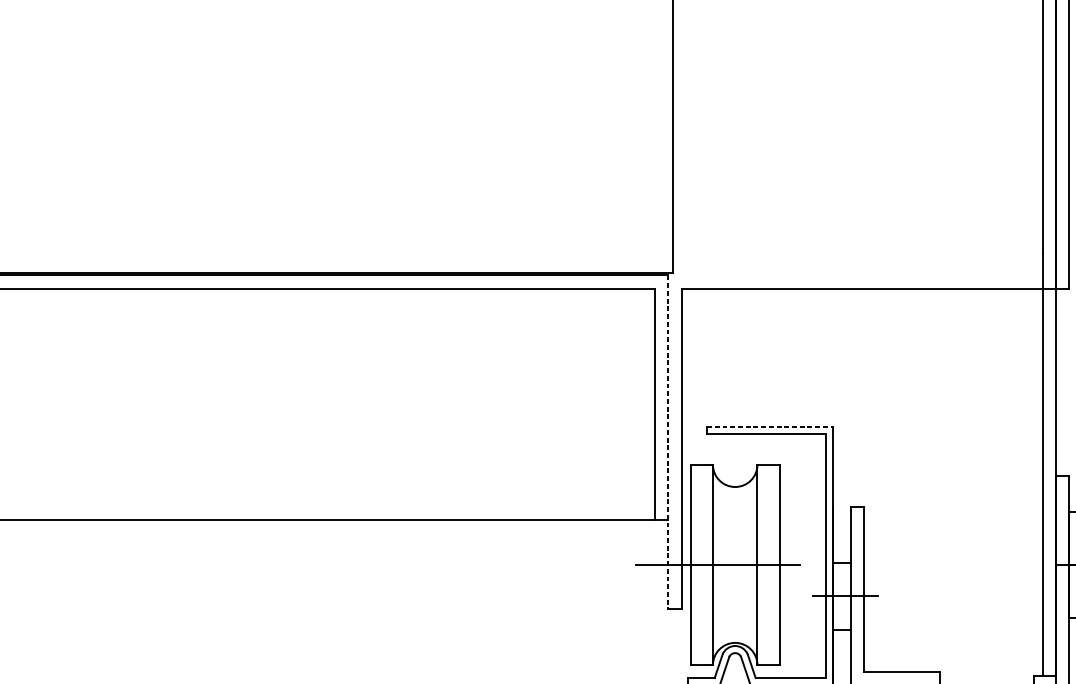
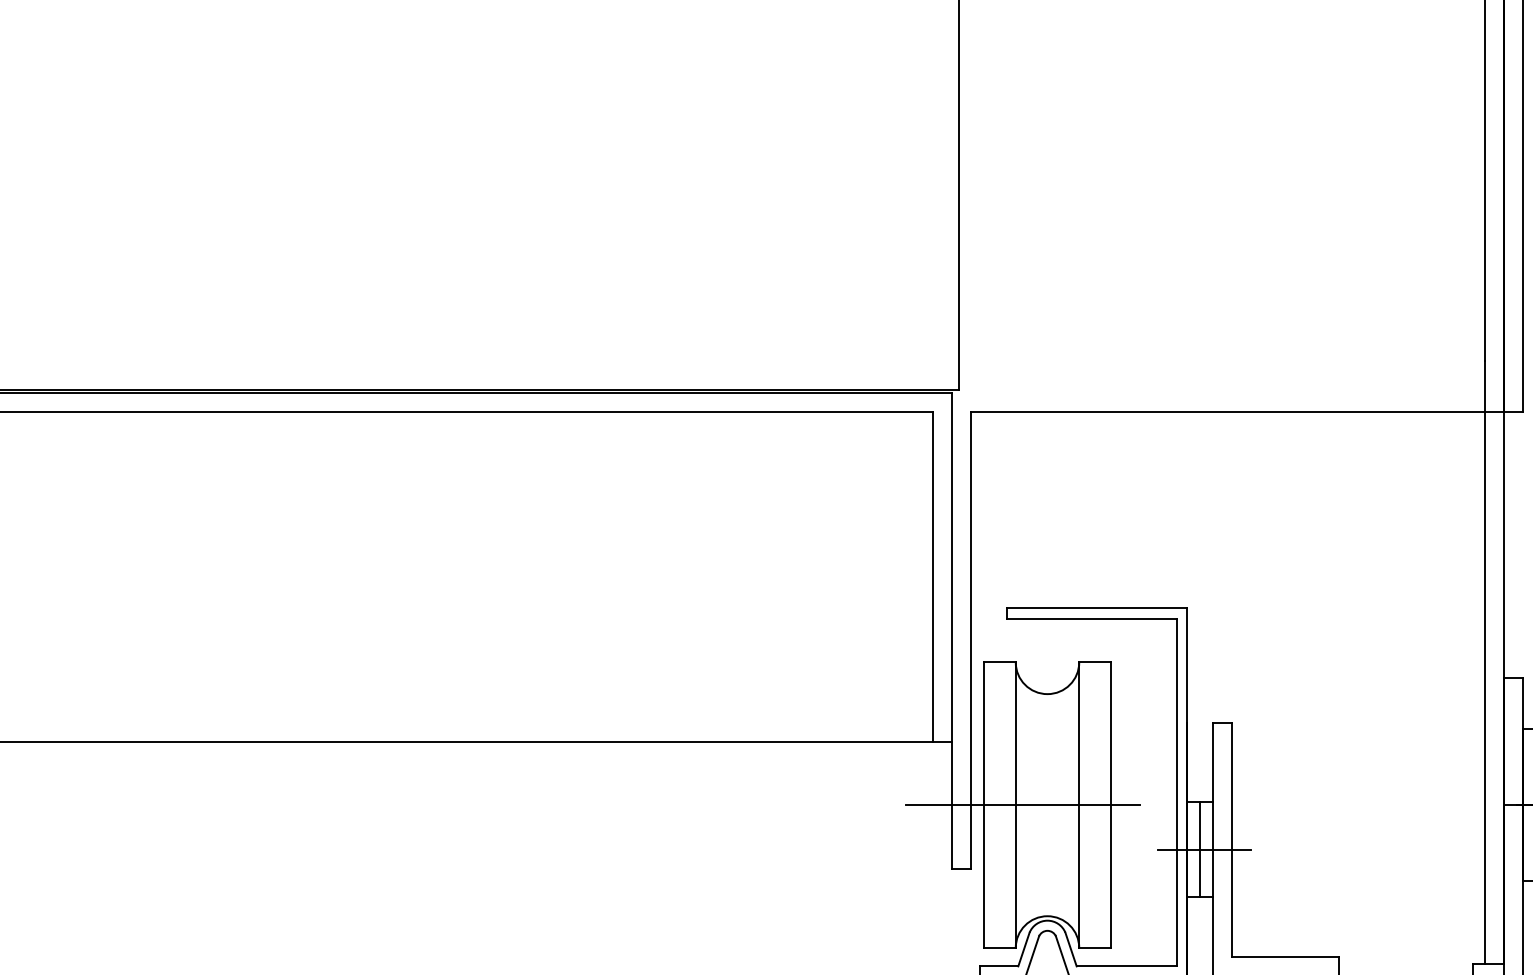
line: (770, 426) -> (1097, 608), dashed -> solid
line: (668, 442) -> (952, 630), dashed -> solid
line: (841, 596) -> (1199, 849), added

